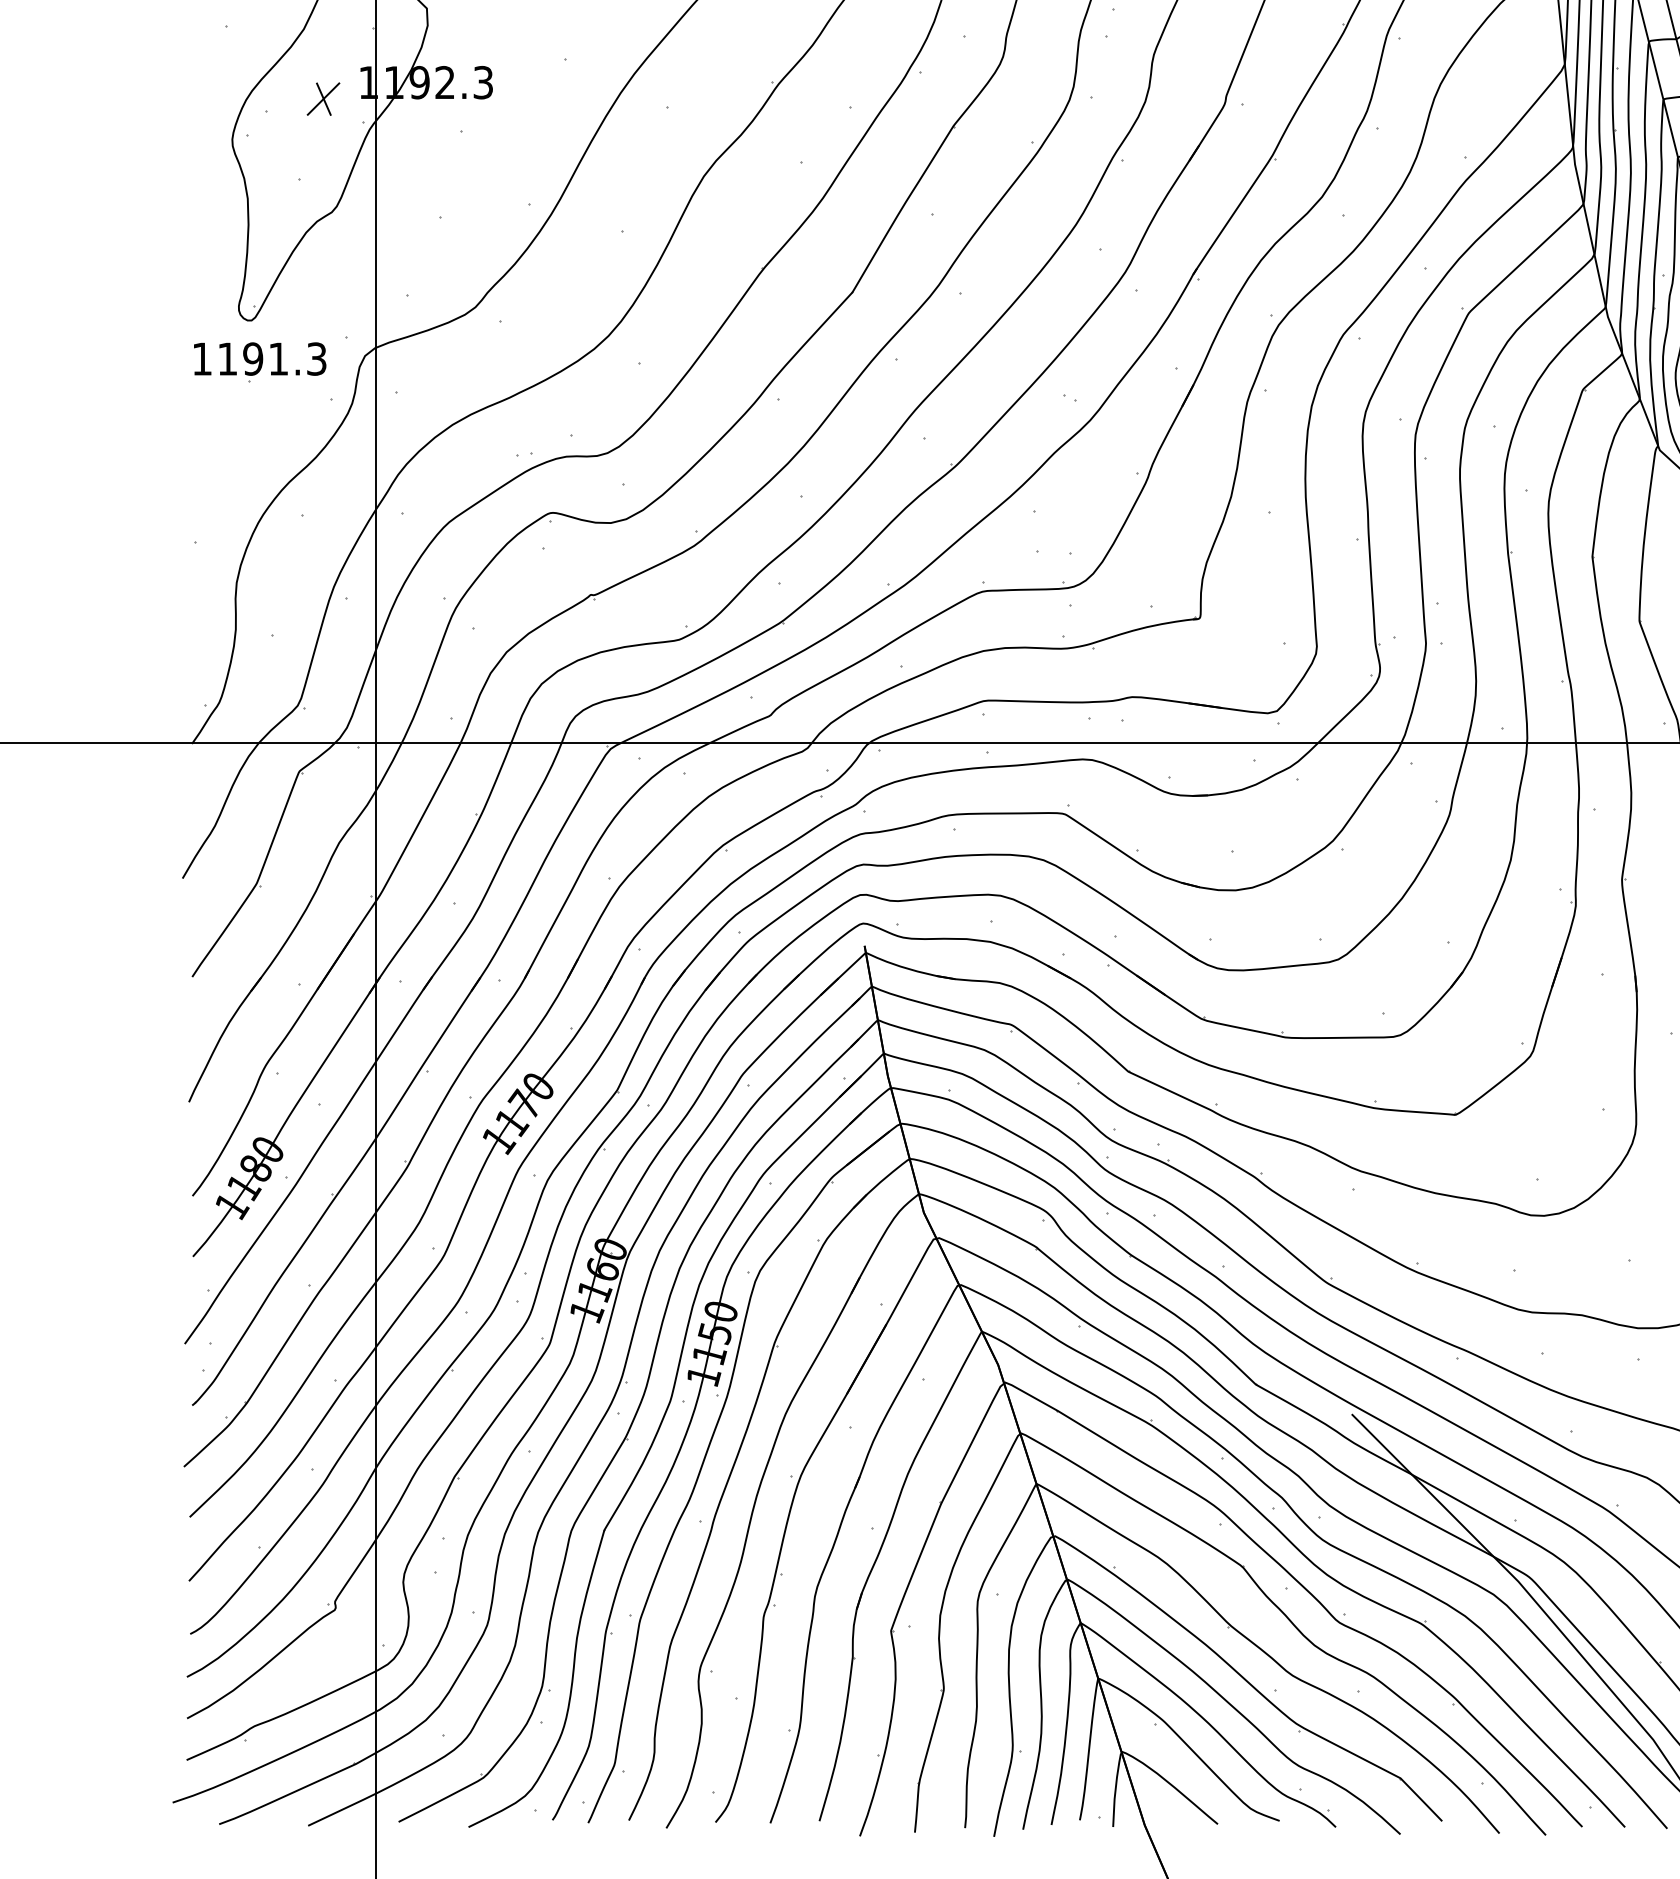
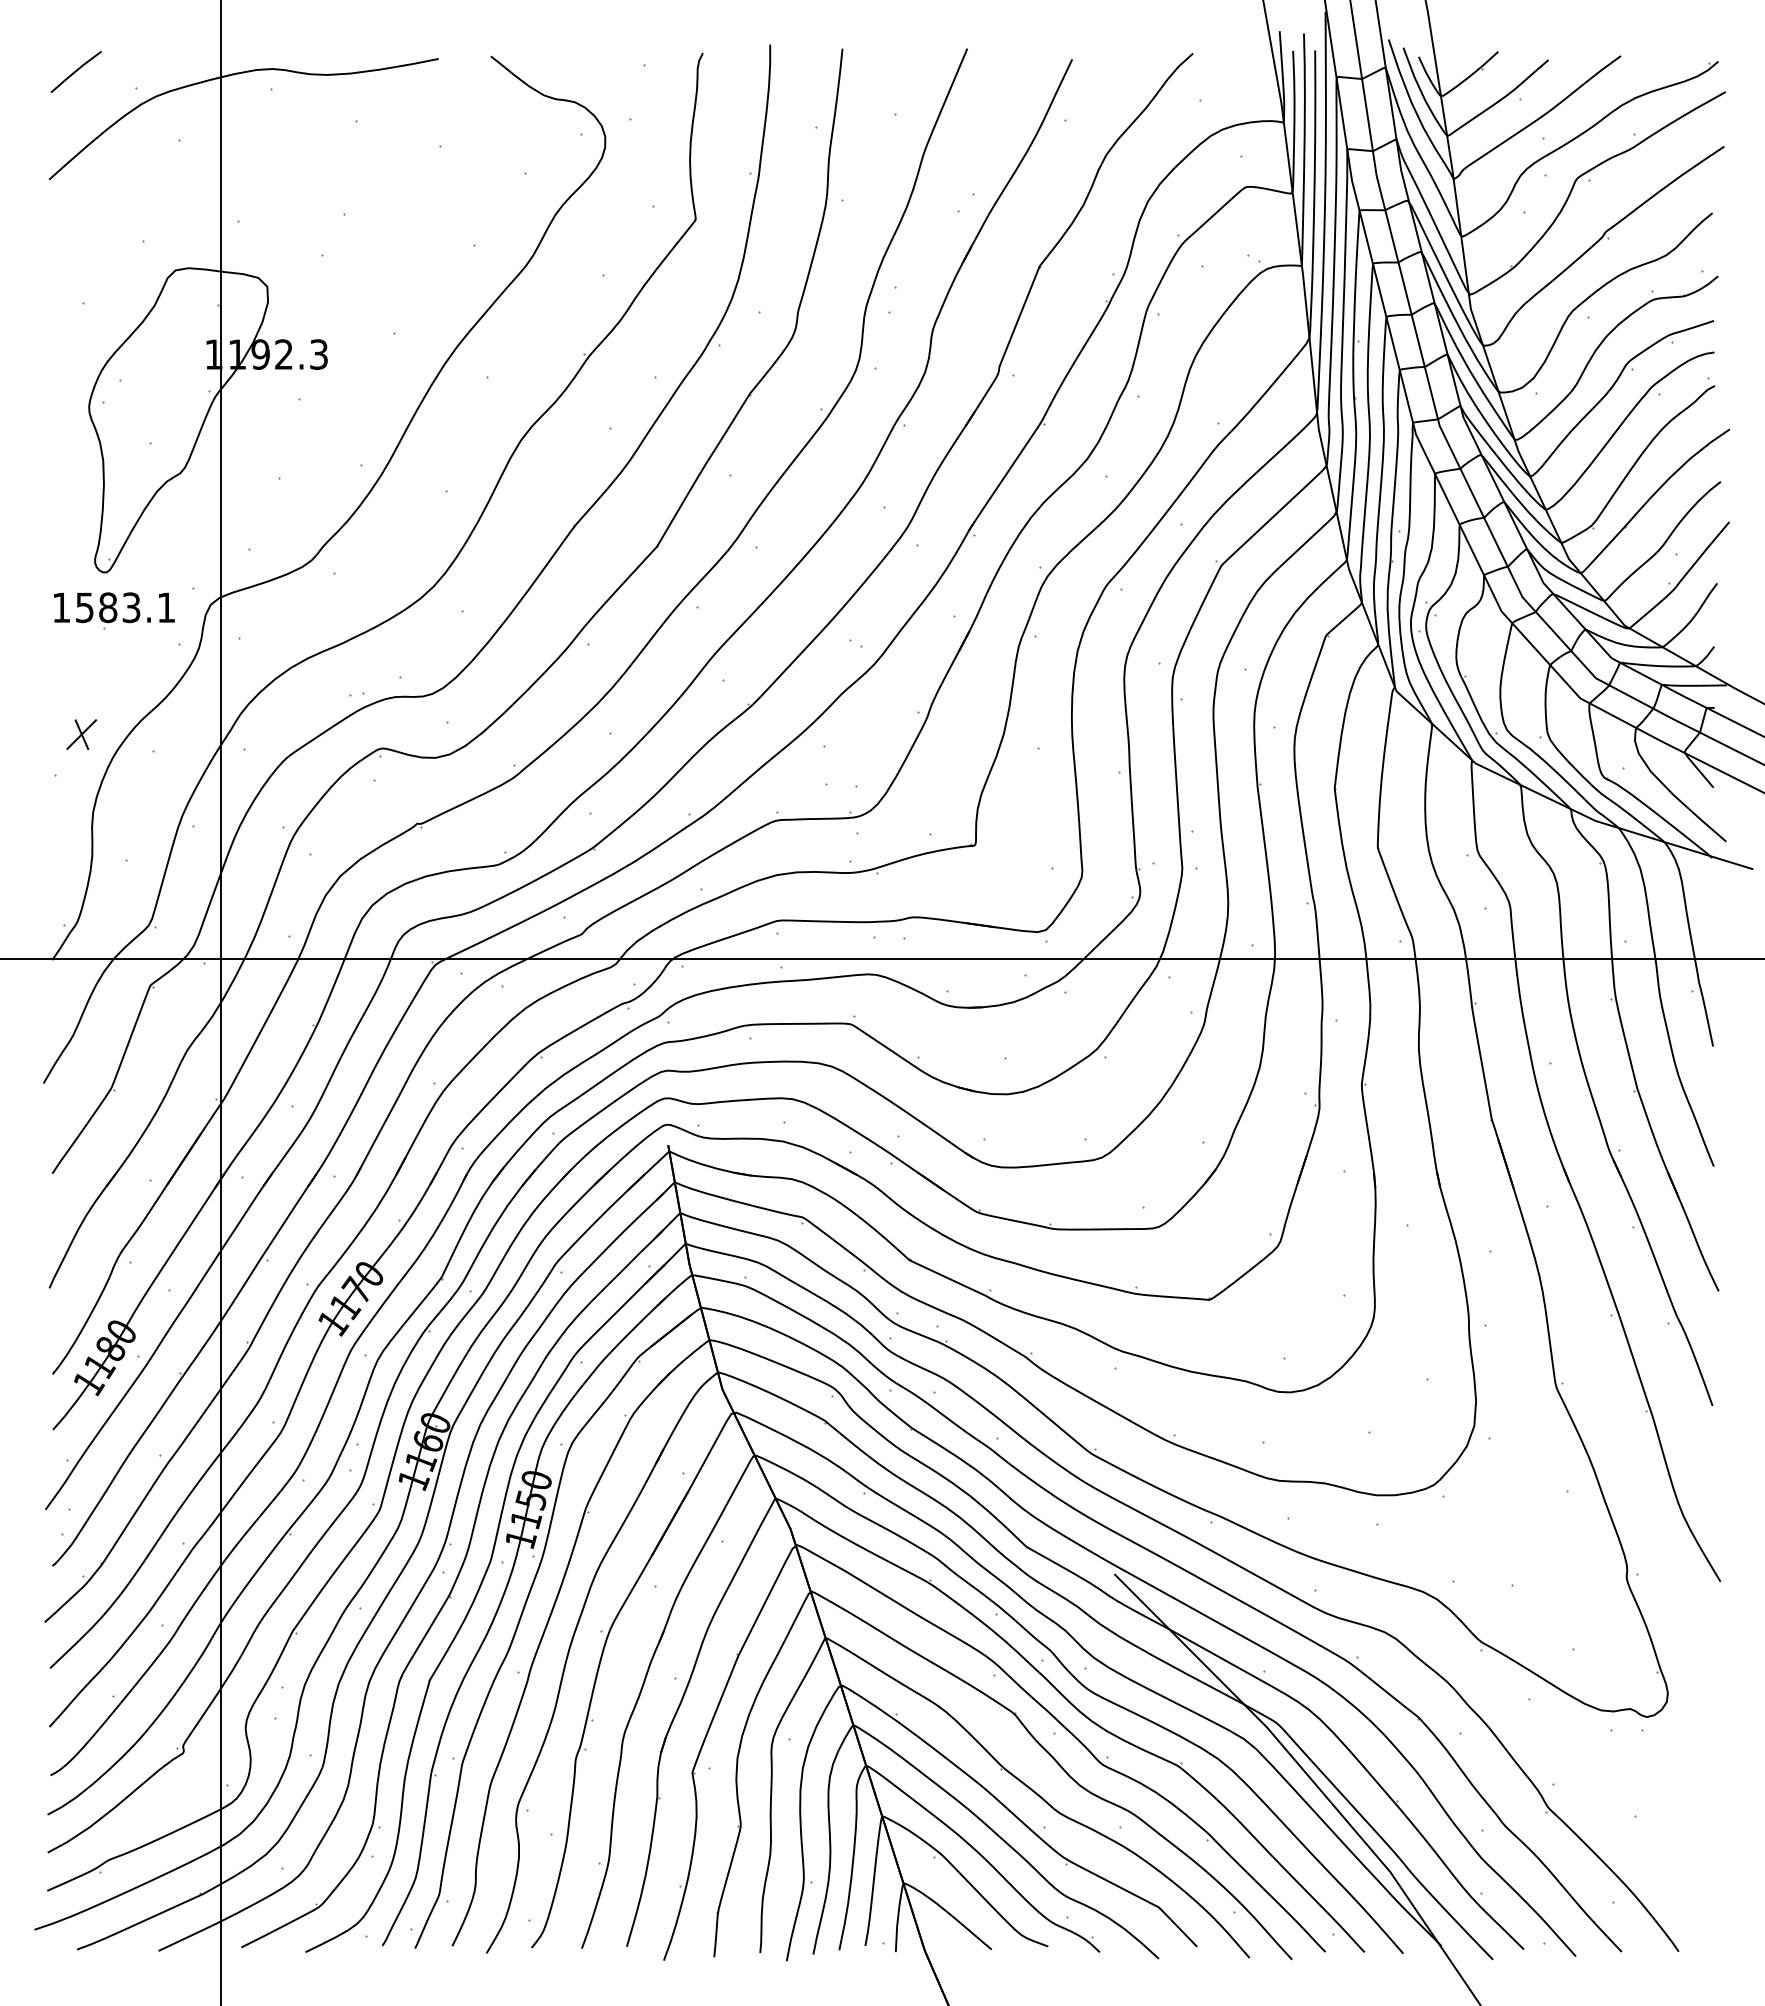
part: (323, 98) -> (81, 734), moved
text: (272, 358) -> (125, 607), 1191.3 -> 1583.1

